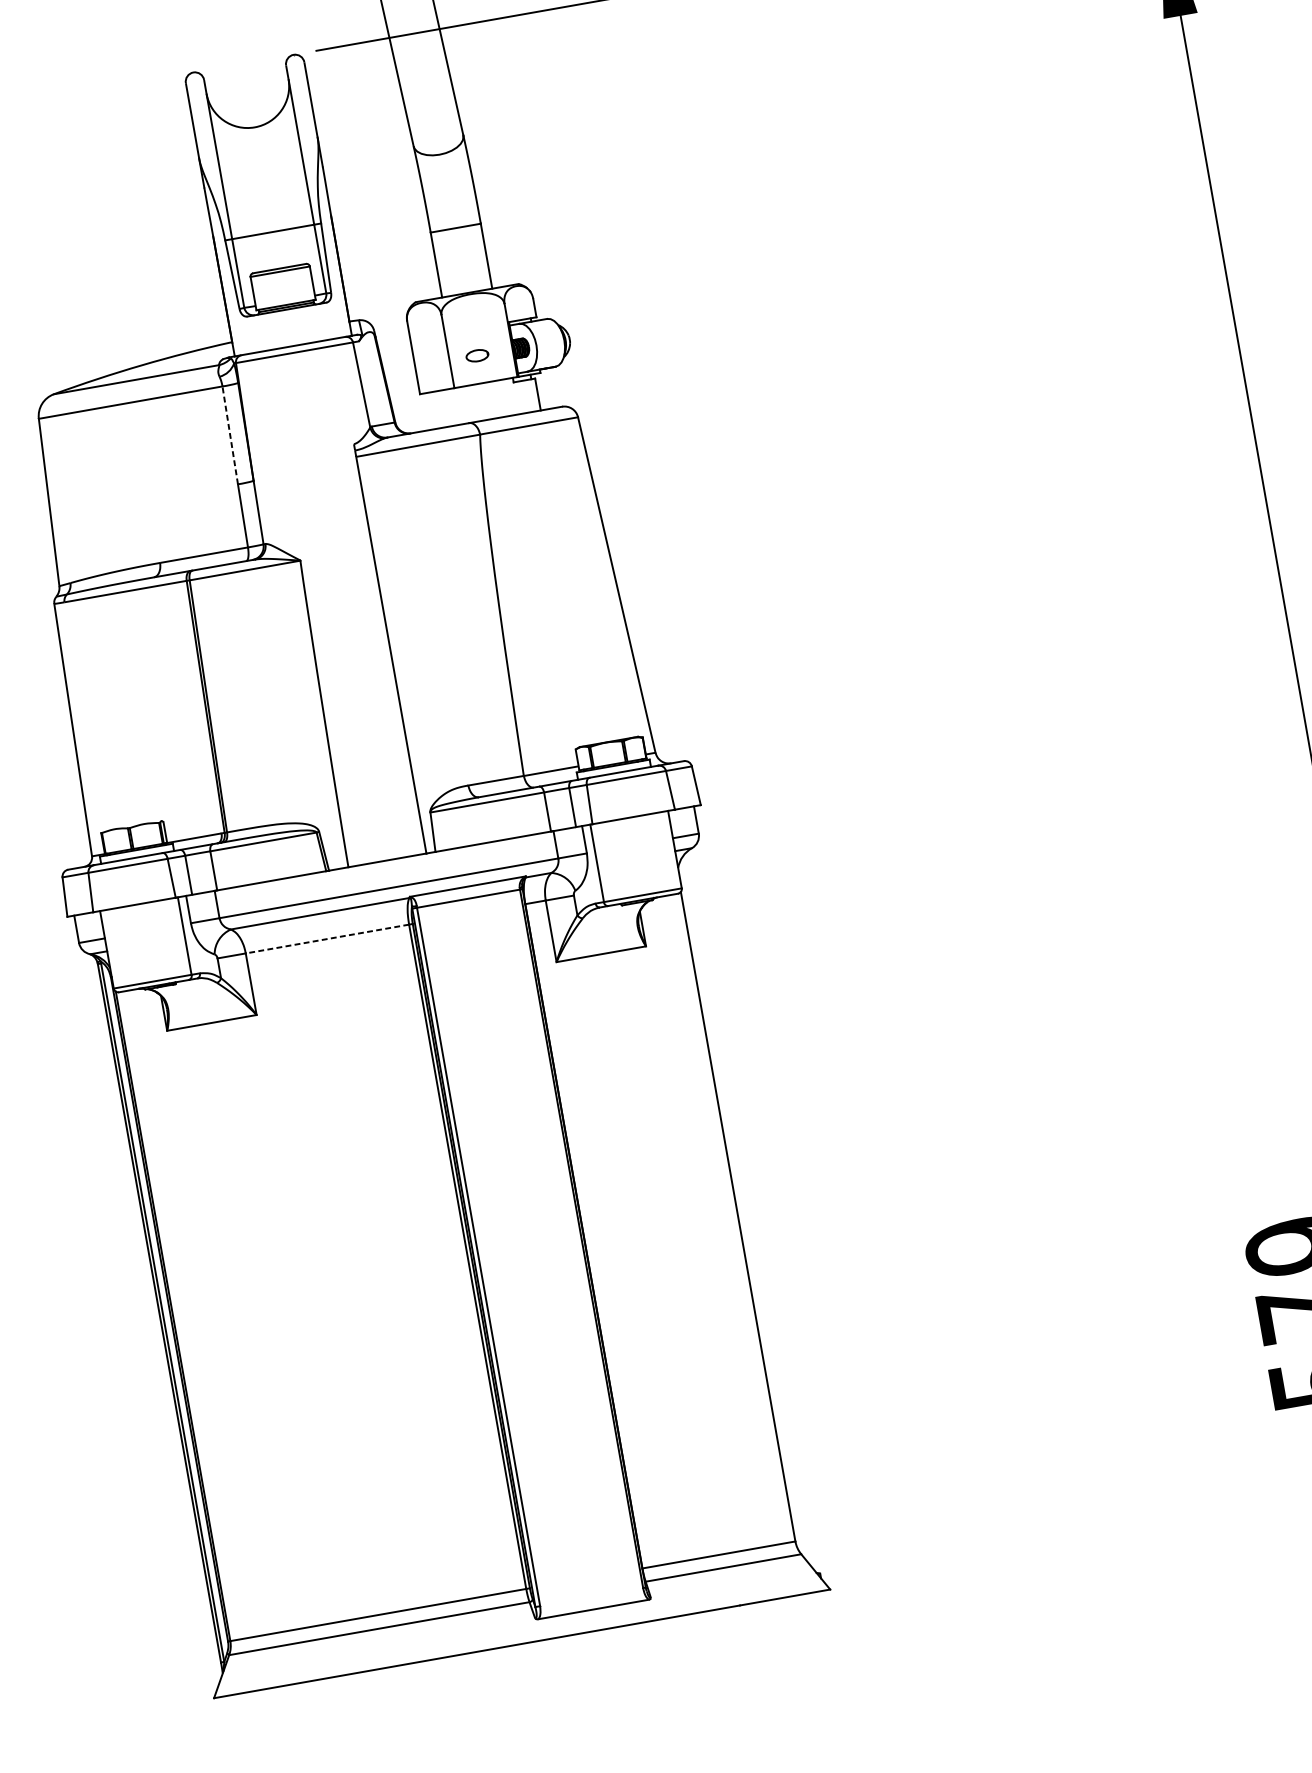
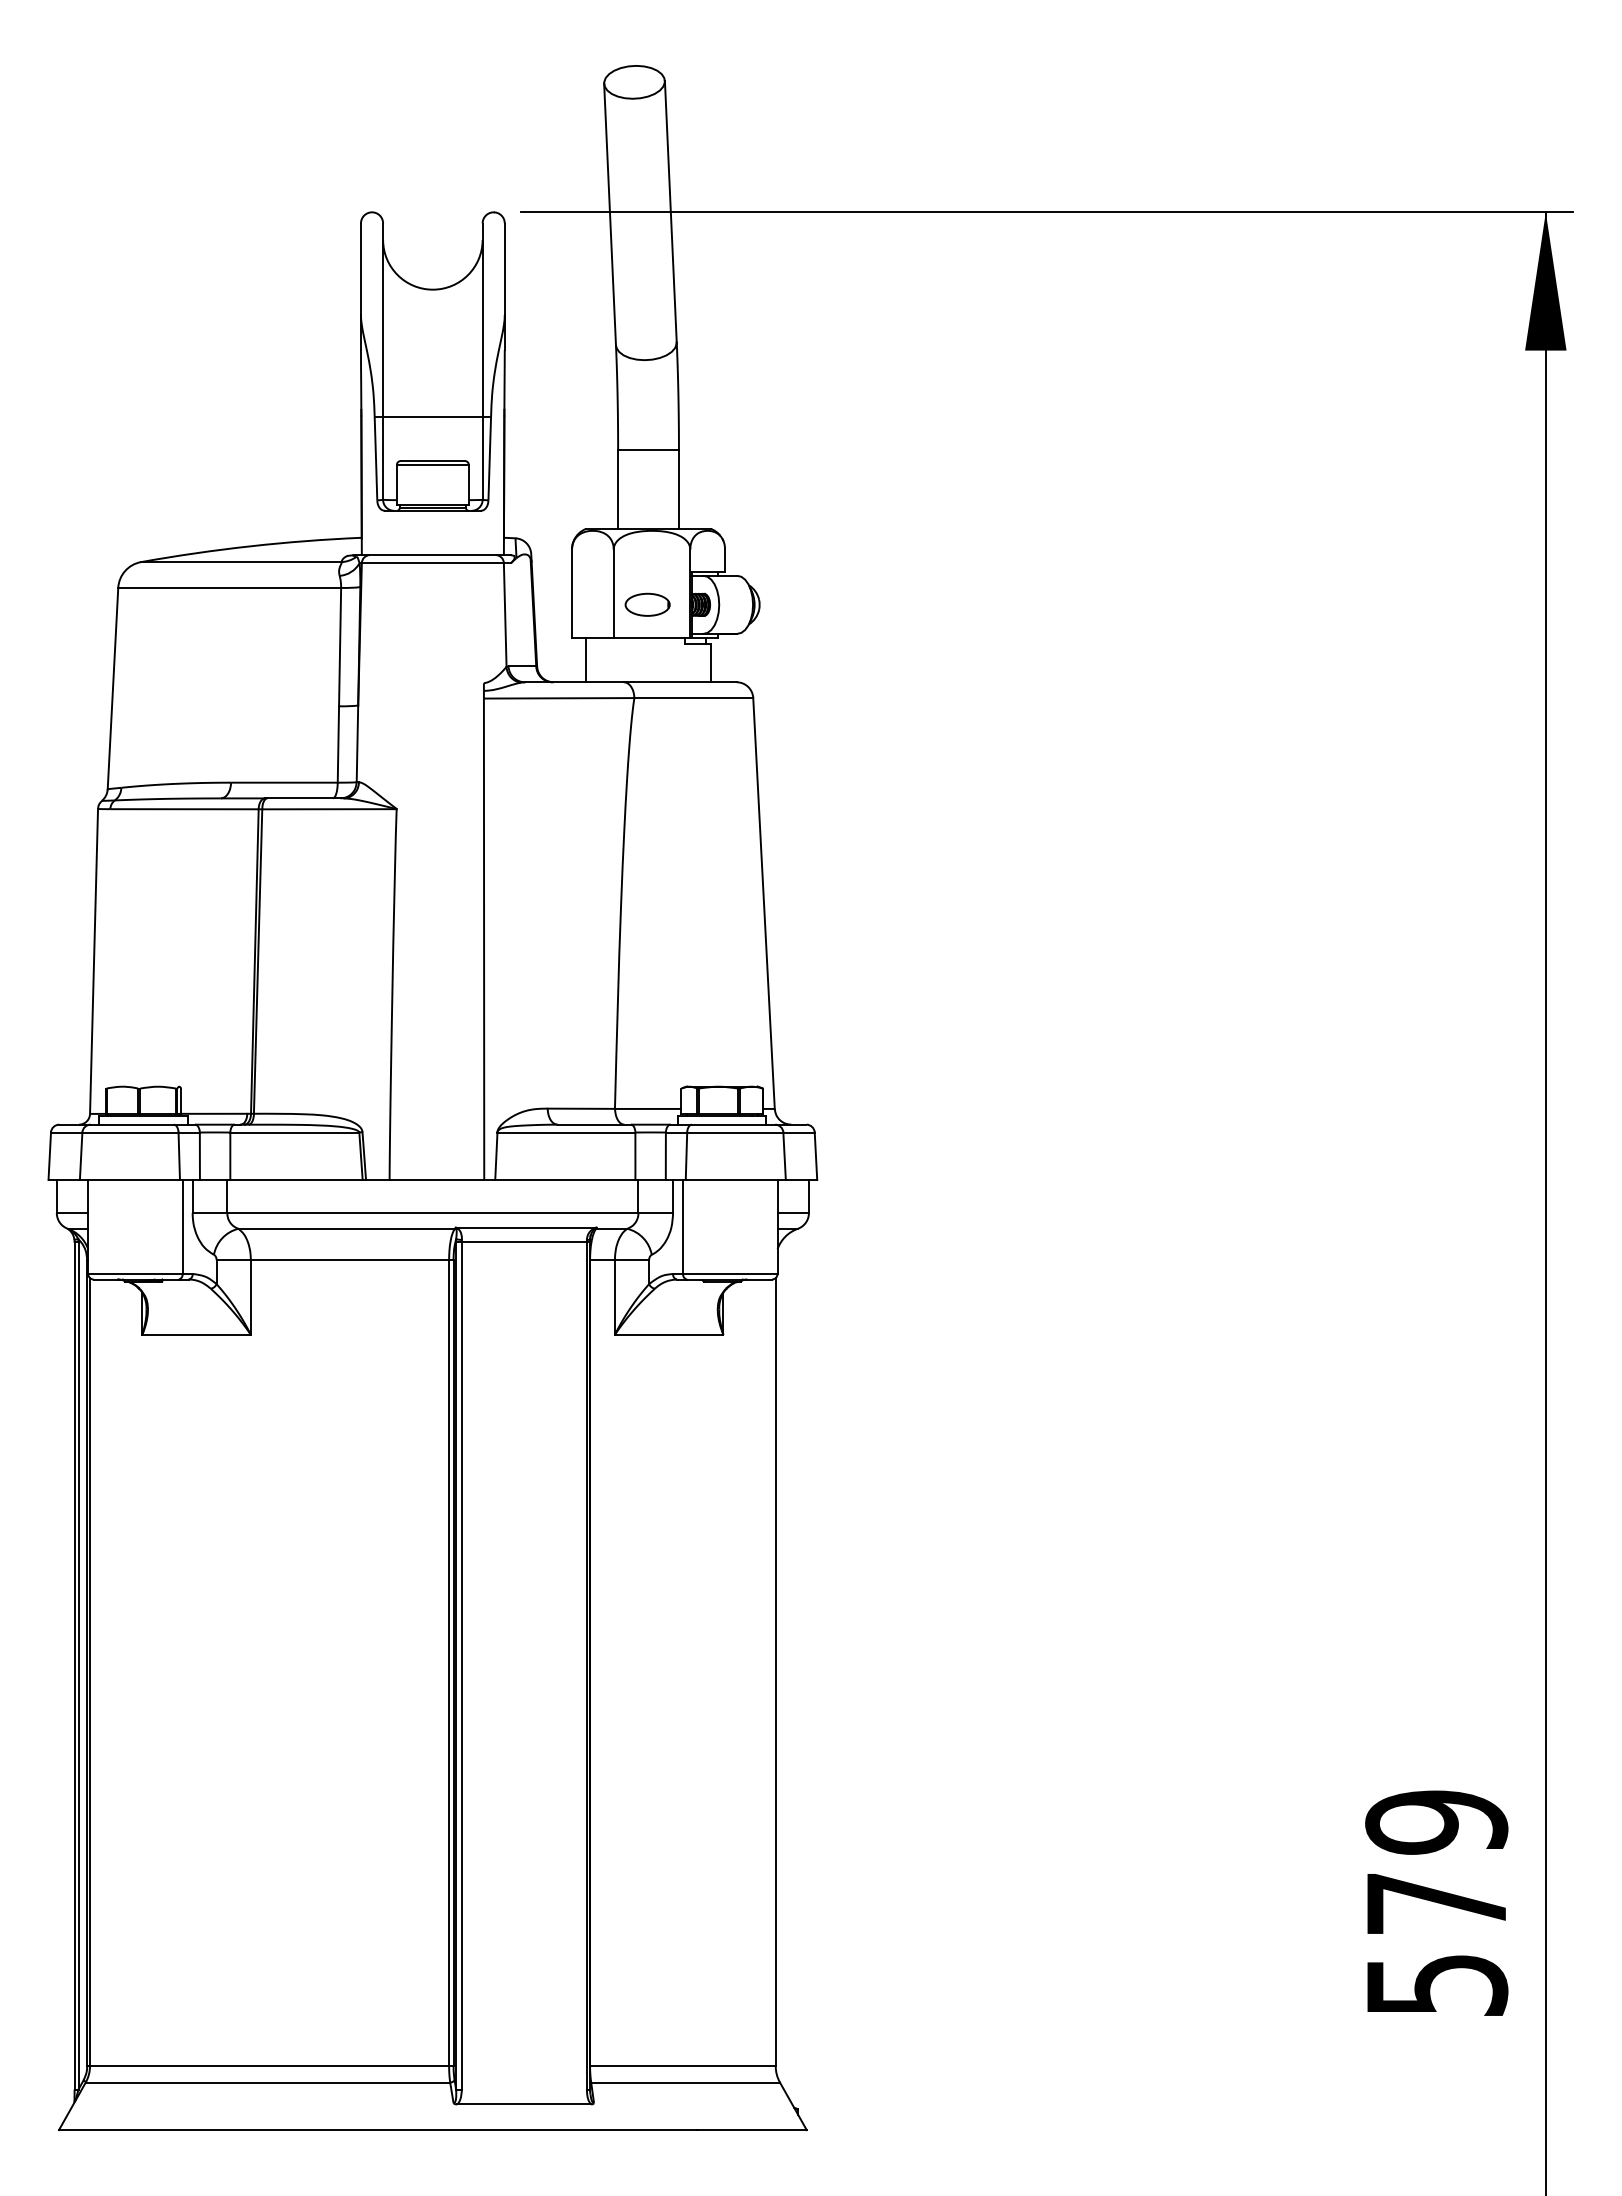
part: (477, 355) -> (647, 604), size x1.67
line: (435, 410) -> (586, 660), added
line: (230, 434) -> (340, 646), dashed -> solid
line: (327, 939) -> (349, 1260), dashed -> solid

